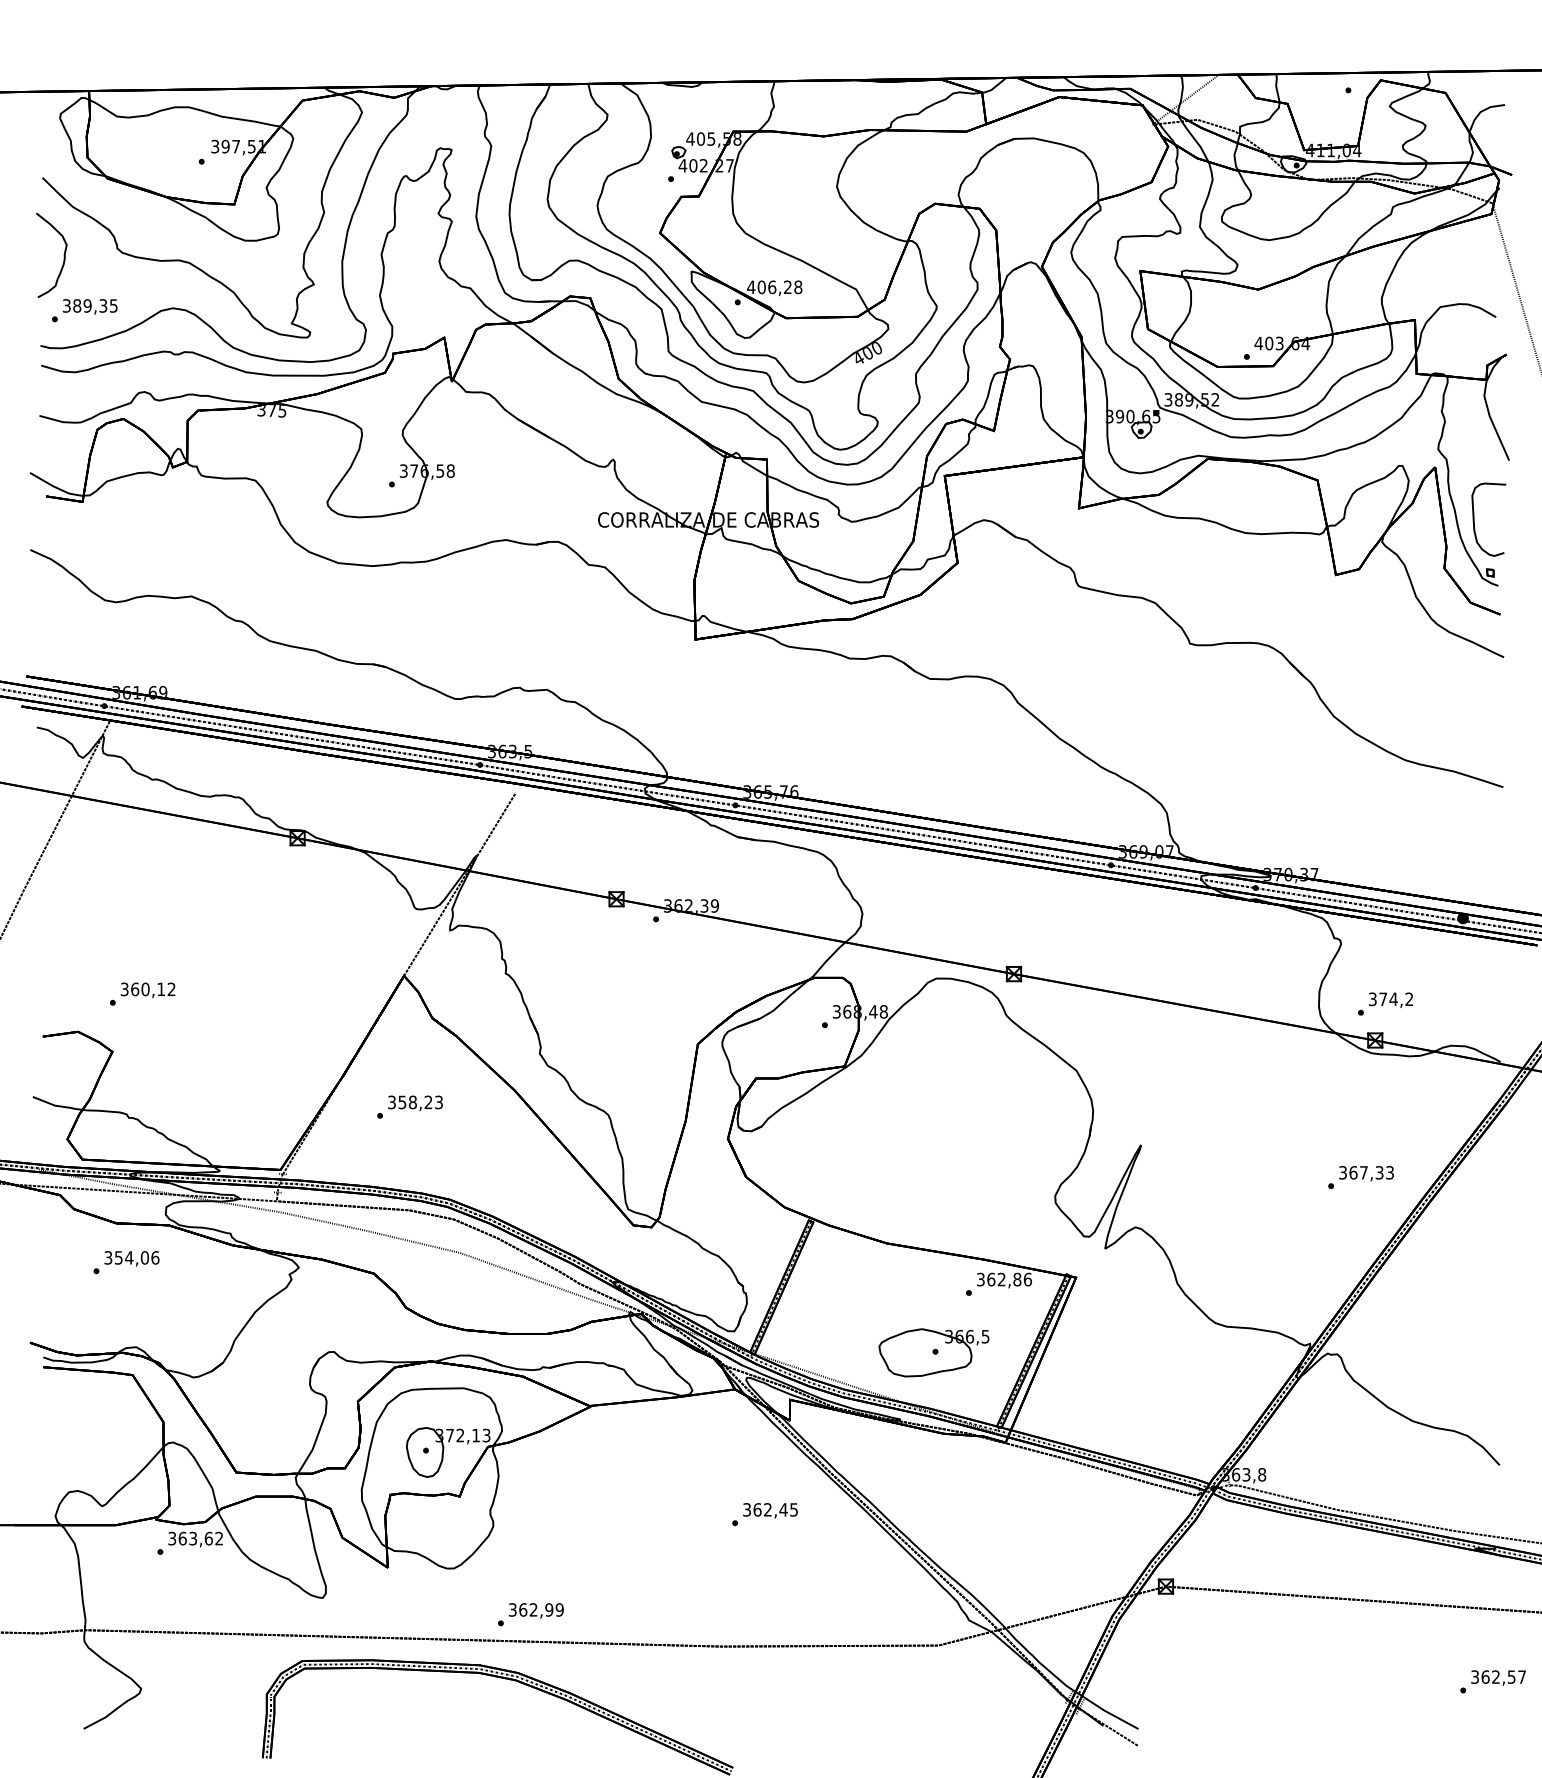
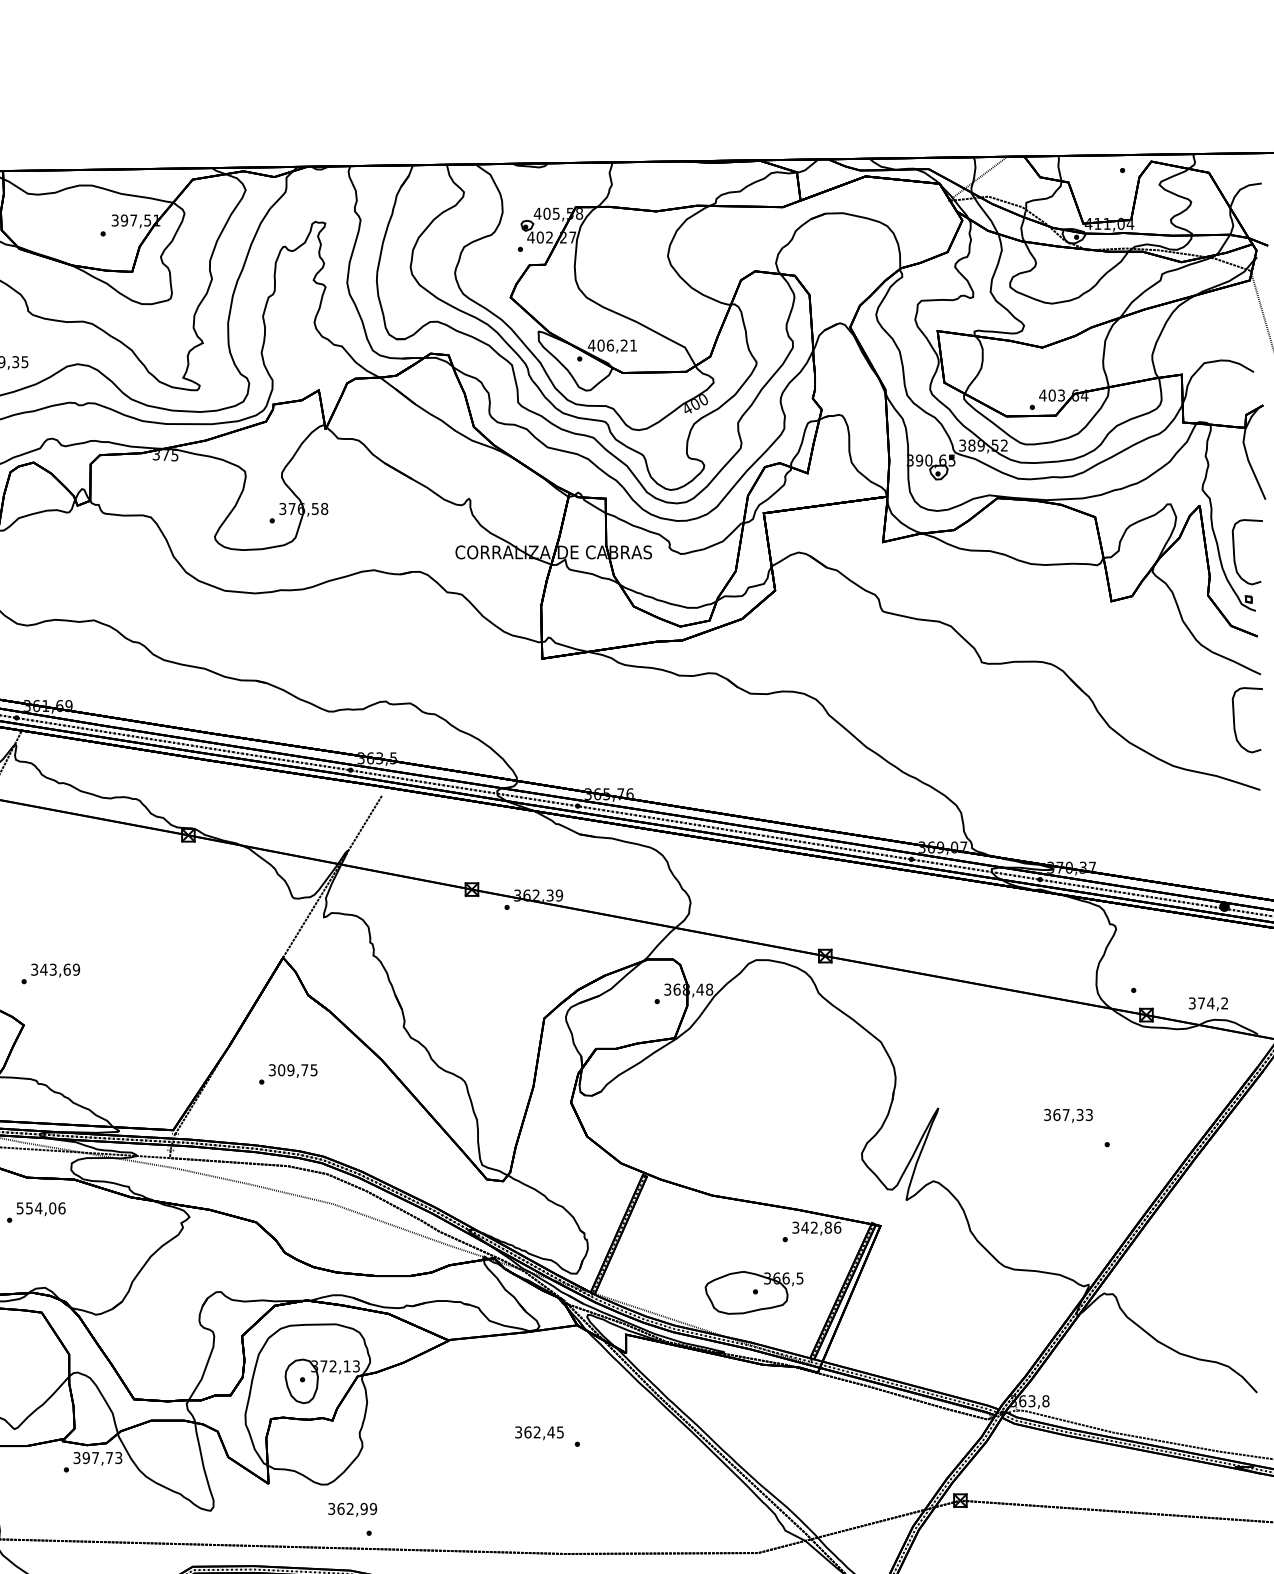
text: (798, 287) -> (633, 345), 406,28 -> 406,21
curve: (1474, 708) -> (1234, 720), added
text: (152, 989) -> (59, 969), 360,12 -> 343,69
text: (1390, 999) -> (1208, 1003), moved
text: (420, 1102) -> (297, 1070), 358,23 -> 309,75
text: (1366, 1173) -> (1068, 1115), moved
text: (108, 1257) -> (20, 1208), 354,06 -> 554,06
text: (991, 1279) -> (805, 1227), 362,86 -> 342,86
text: (770, 1510) -> (539, 1432), moved
text: (200, 1538) -> (102, 1457), 363,62 -> 397,73
text: (535, 1610) -> (351, 1509), moved

